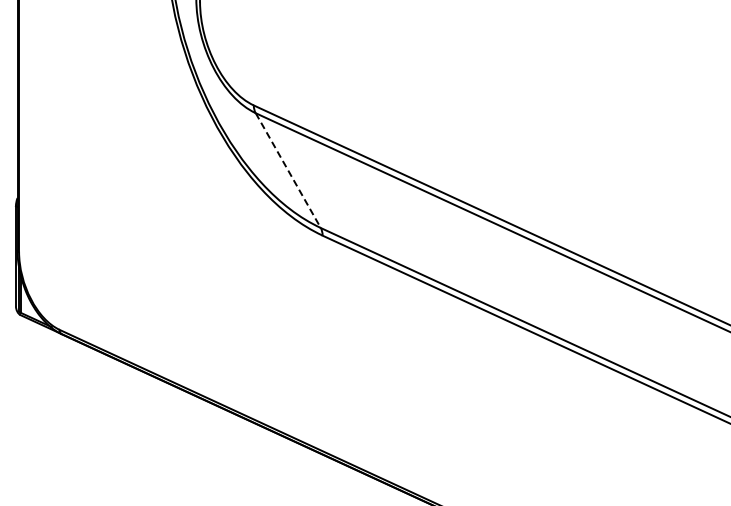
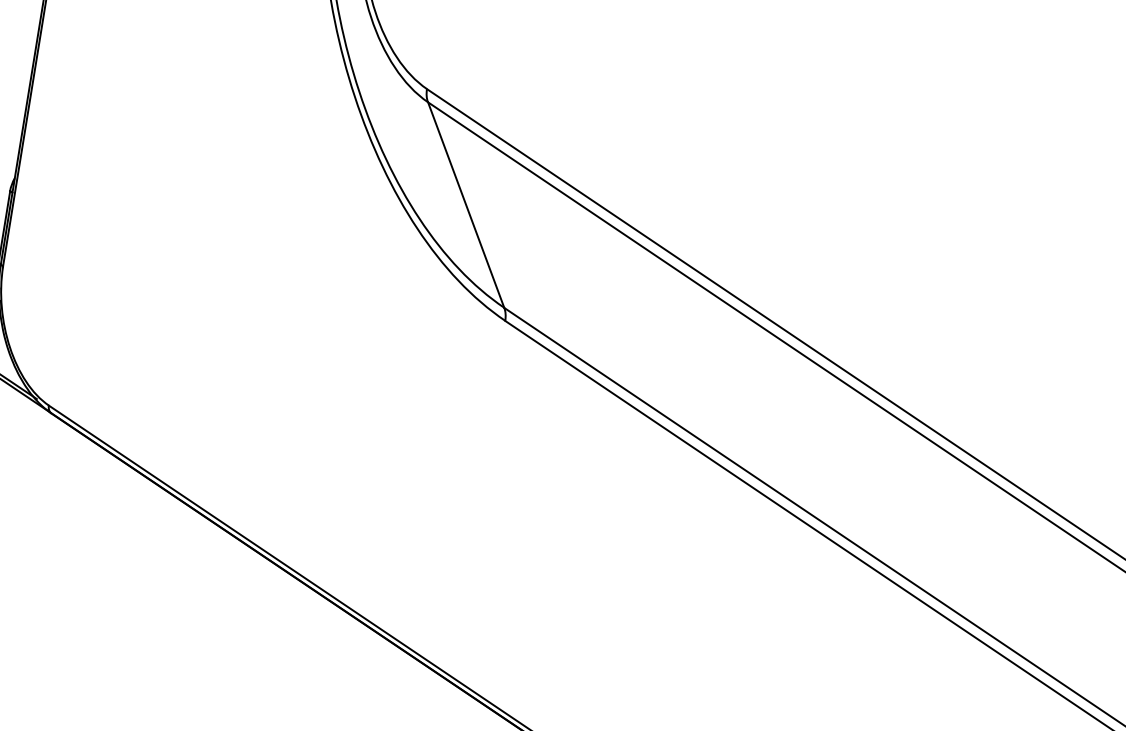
line: (288, 170) -> (466, 205), dashed -> solid

